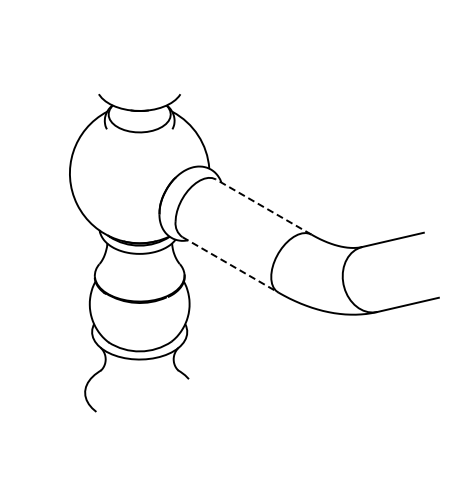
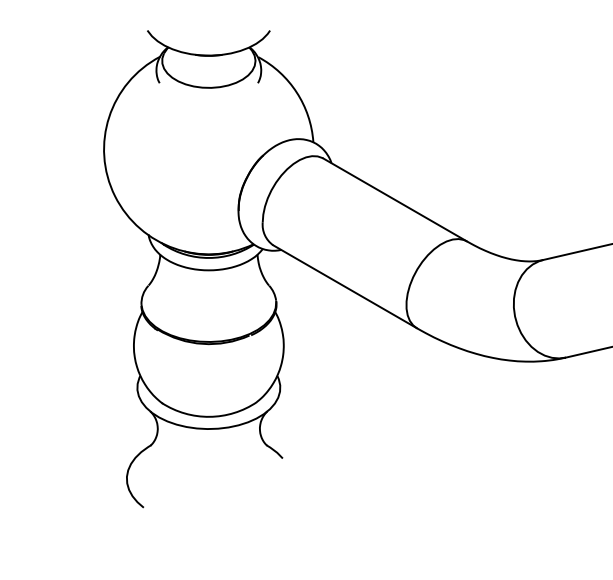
line: (263, 206) -> (394, 199), dashed -> solid
line: (230, 265) -> (345, 287), dashed -> solid

